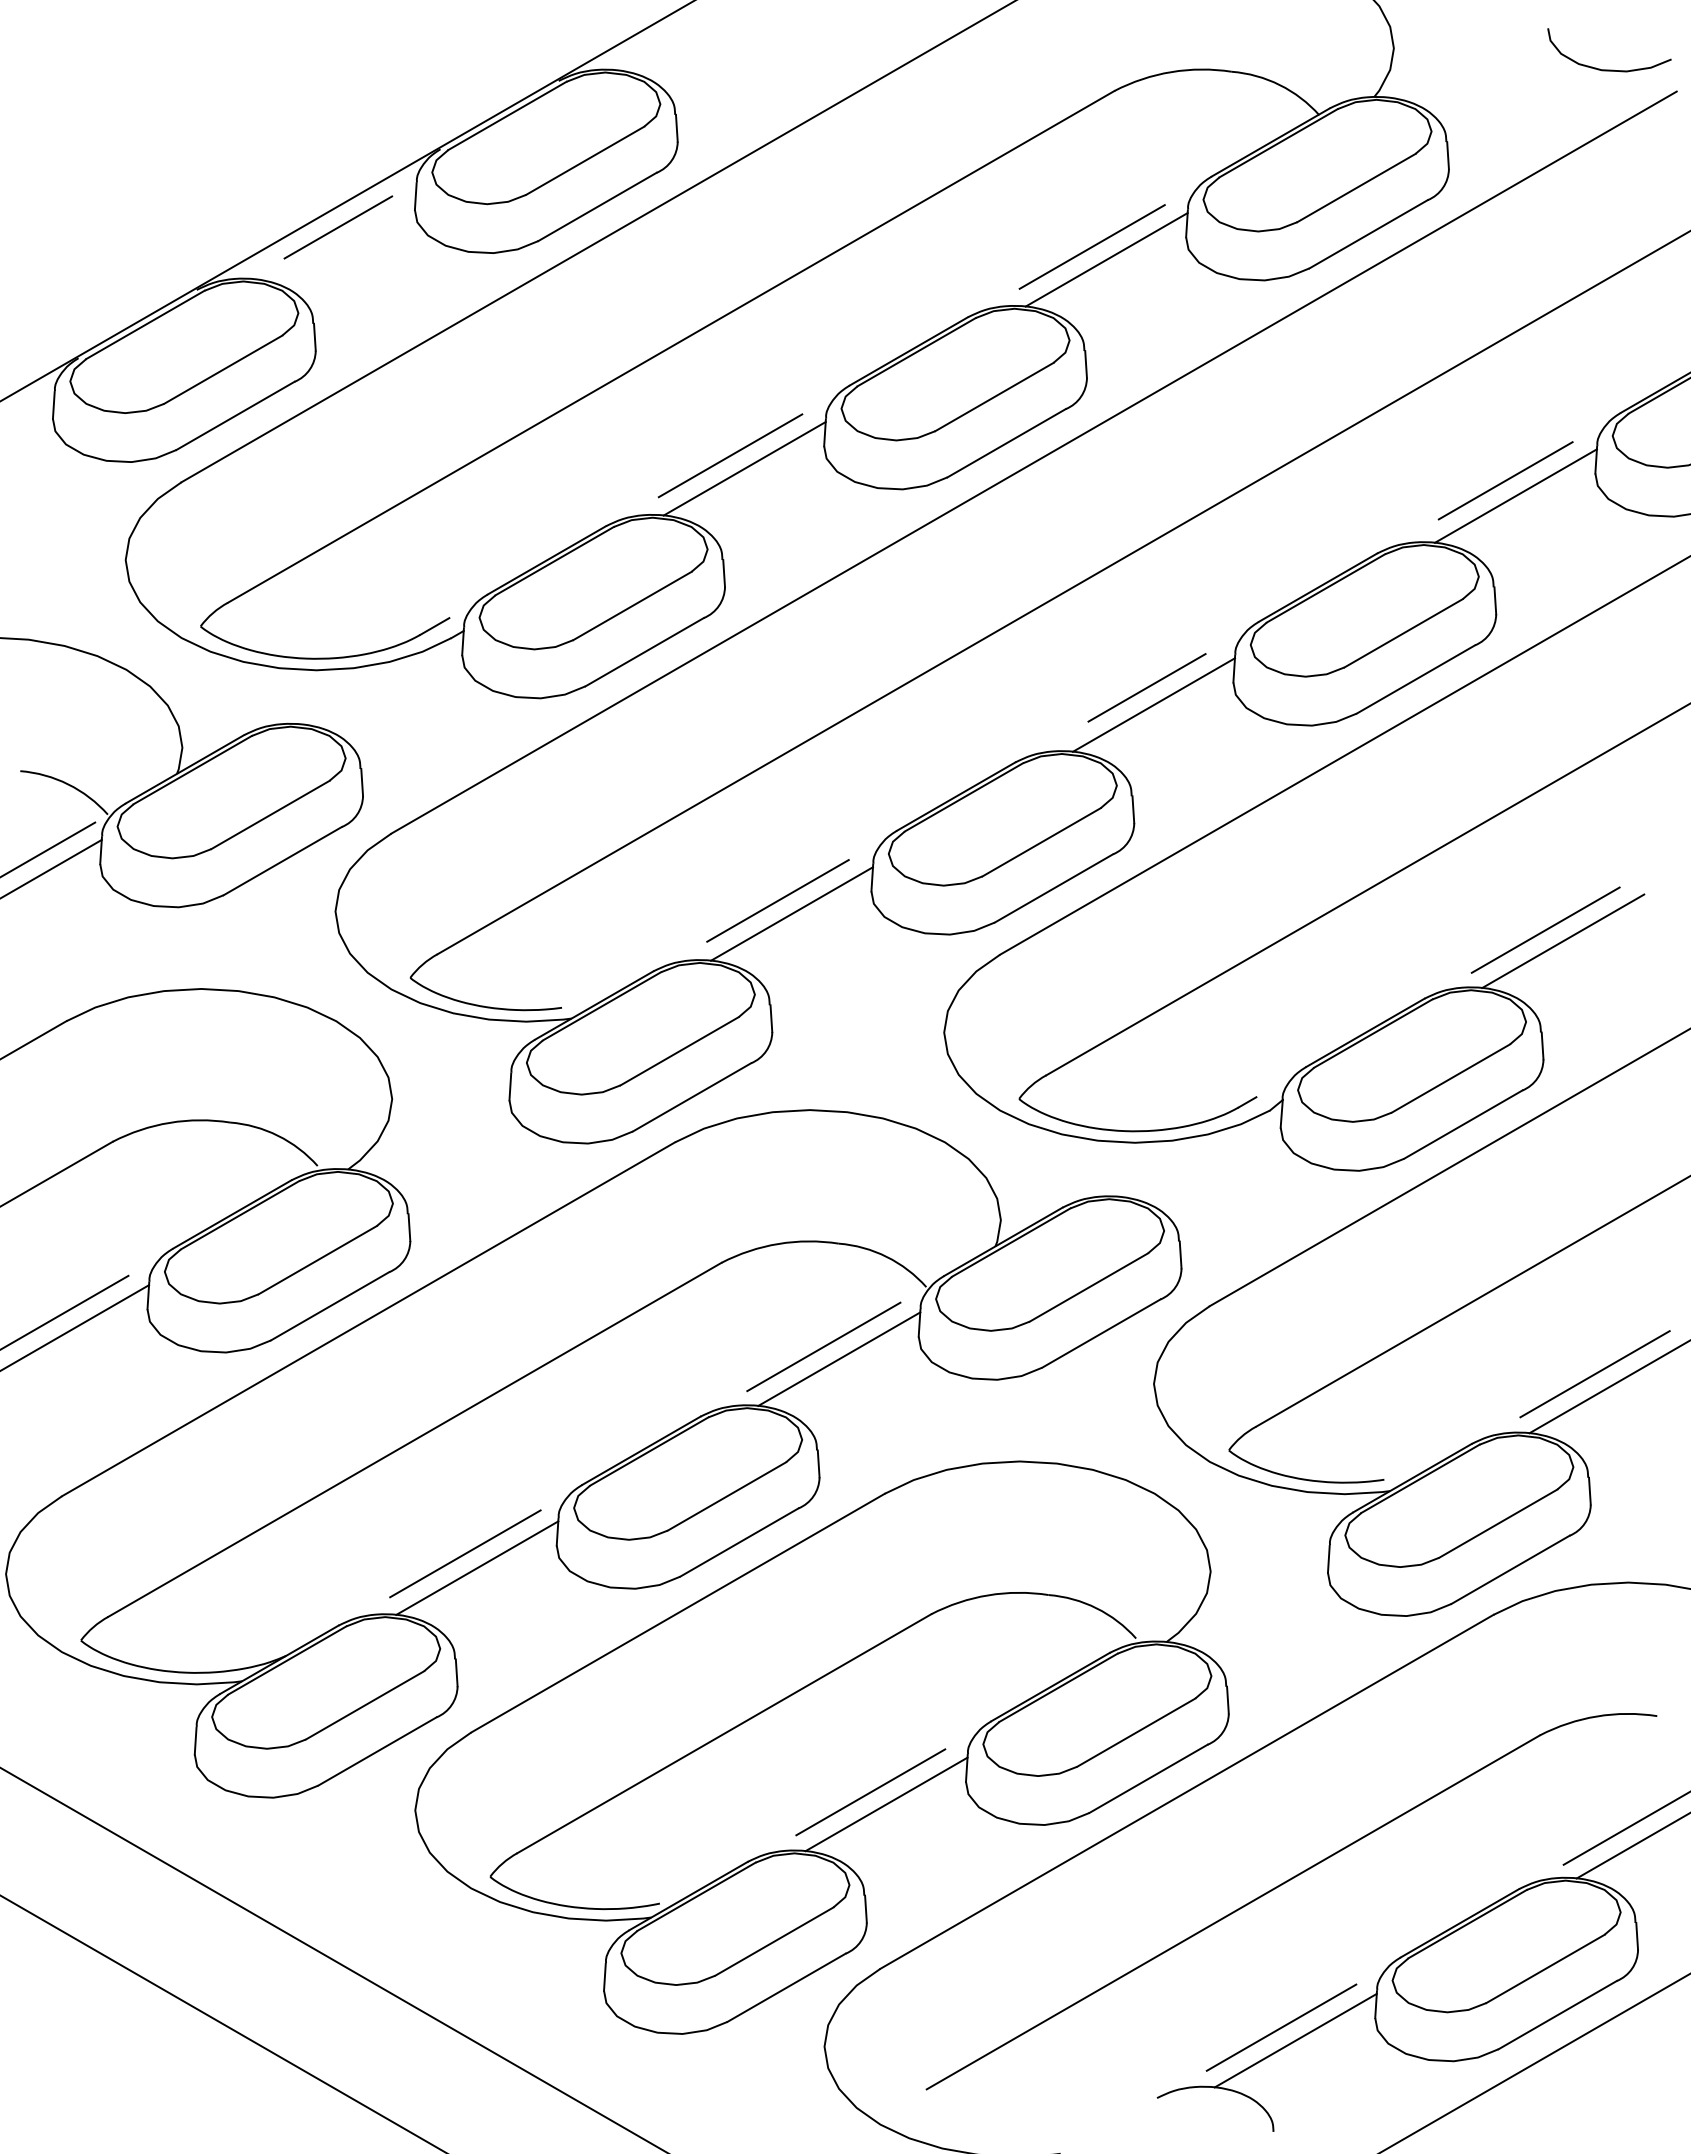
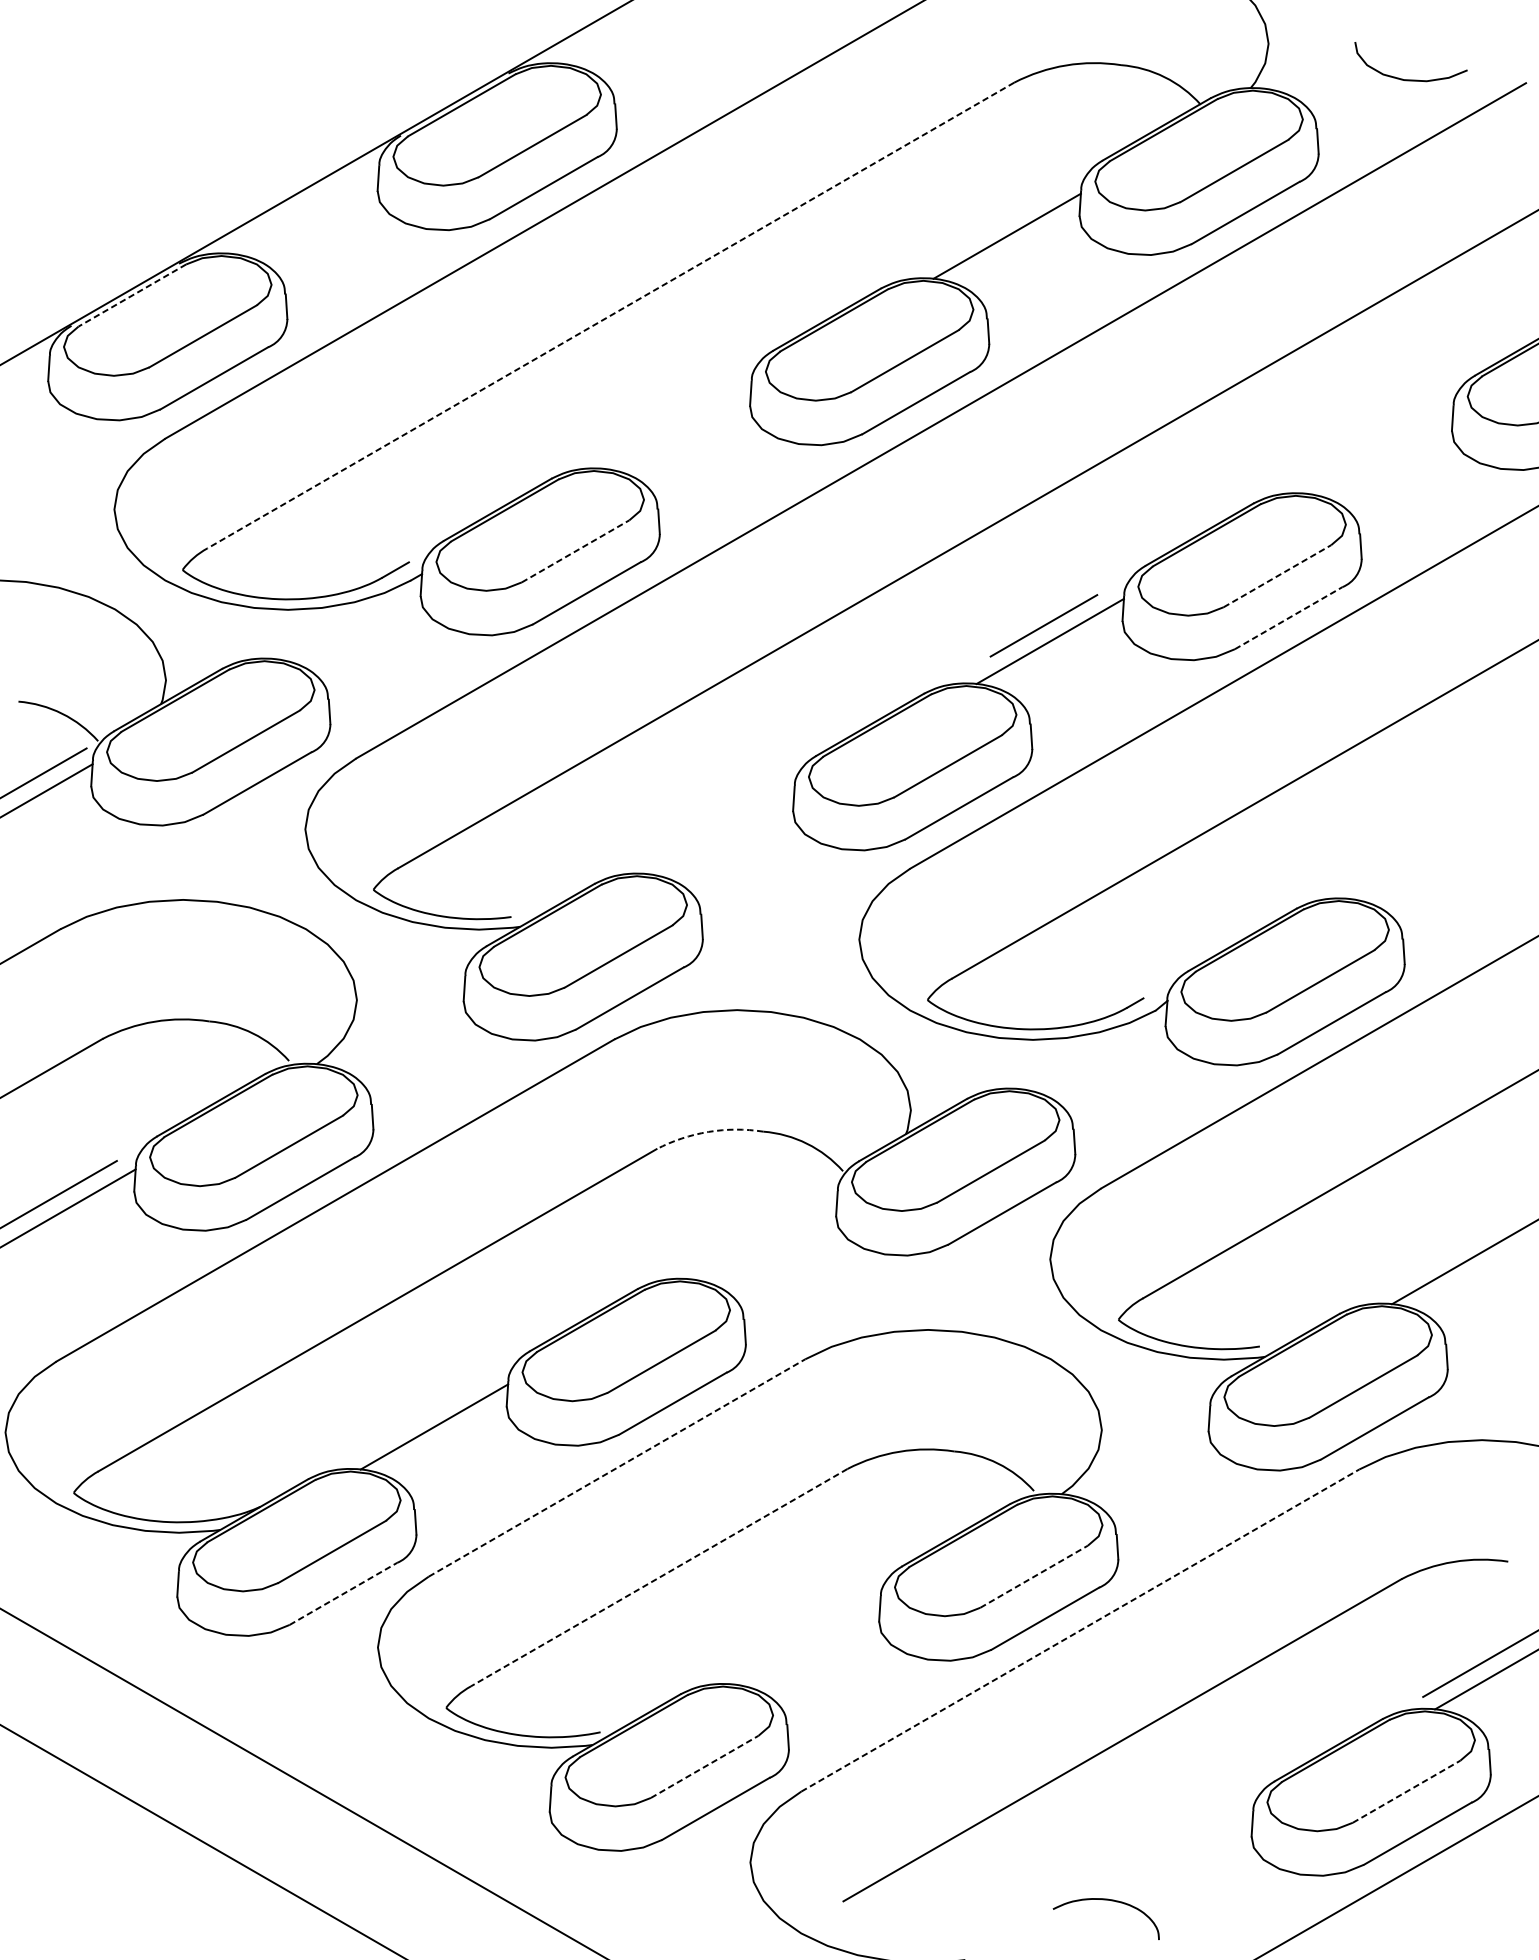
curve: (1609, 69) -> (1411, 79), moved
line: (338, 227) -> (308, 206), removed
line: (1091, 246) -> (993, 224), removed
line: (145, 325) -> (132, 296), solid -> dashed
line: (671, 346) -> (611, 315), solid -> dashed
line: (730, 455) -> (664, 414), removed
line: (744, 468) -> (677, 426), removed
line: (1505, 480) -> (1370, 437), removed
line: (1515, 495) -> (1379, 450), removed
line: (632, 605) -> (575, 550), solid -> dashed
line: (1404, 633) -> (1278, 576), solid -> dashed
line: (1416, 679) -> (1289, 618), solid -> dashed
line: (777, 900) -> (707, 819), removed
line: (792, 913) -> (721, 831), removed
line: (1545, 929) -> (1406, 845), removed
line: (1563, 941) -> (1422, 856), removed
arc: (778, 1243) -> (708, 1131), solid -> dashed
line: (823, 1346) -> (749, 1225), removed
line: (839, 1358) -> (764, 1236), removed
line: (1594, 1374) -> (1451, 1250), removed
line: (465, 1553) -> (423, 1413), removed
line: (678, 1613) -> (617, 1468), solid -> dashed
line: (1136, 1732) -> (1034, 1576), solid -> dashed
line: (724, 1733) -> (659, 1577), solid -> dashed
line: (377, 1751) -> (343, 1593), solid -> dashed
line: (1187, 1791) -> (1080, 1630), solid -> dashed
line: (870, 1792) -> (792, 1631), removed
line: (886, 1804) -> (806, 1642), removed
line: (774, 1941) -> (704, 1766), solid -> dashed
line: (1545, 1968) -> (1406, 1791), solid -> dashed
line: (1281, 2027) -> (1166, 1845), removed
line: (1295, 2040) -> (1179, 1856), removed

